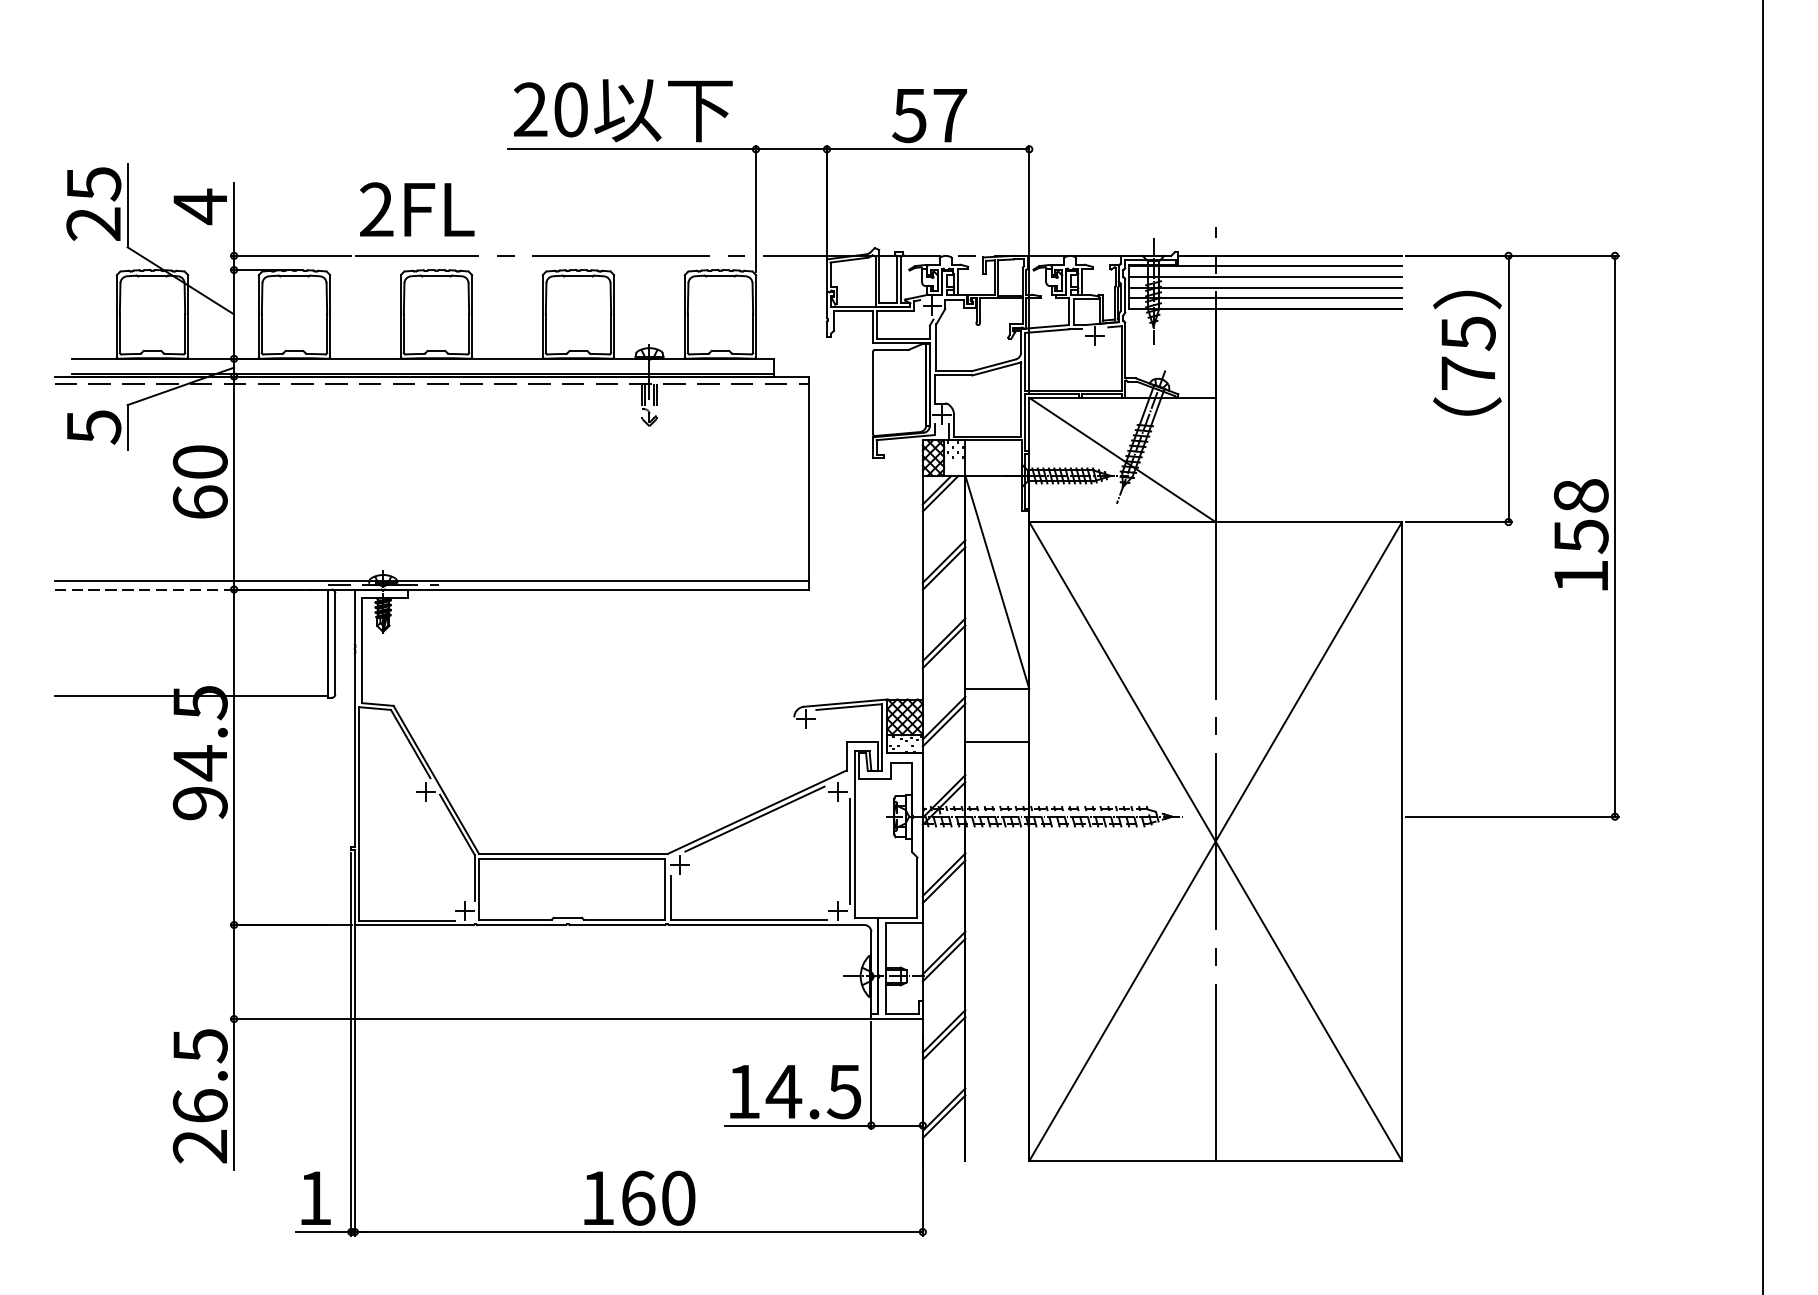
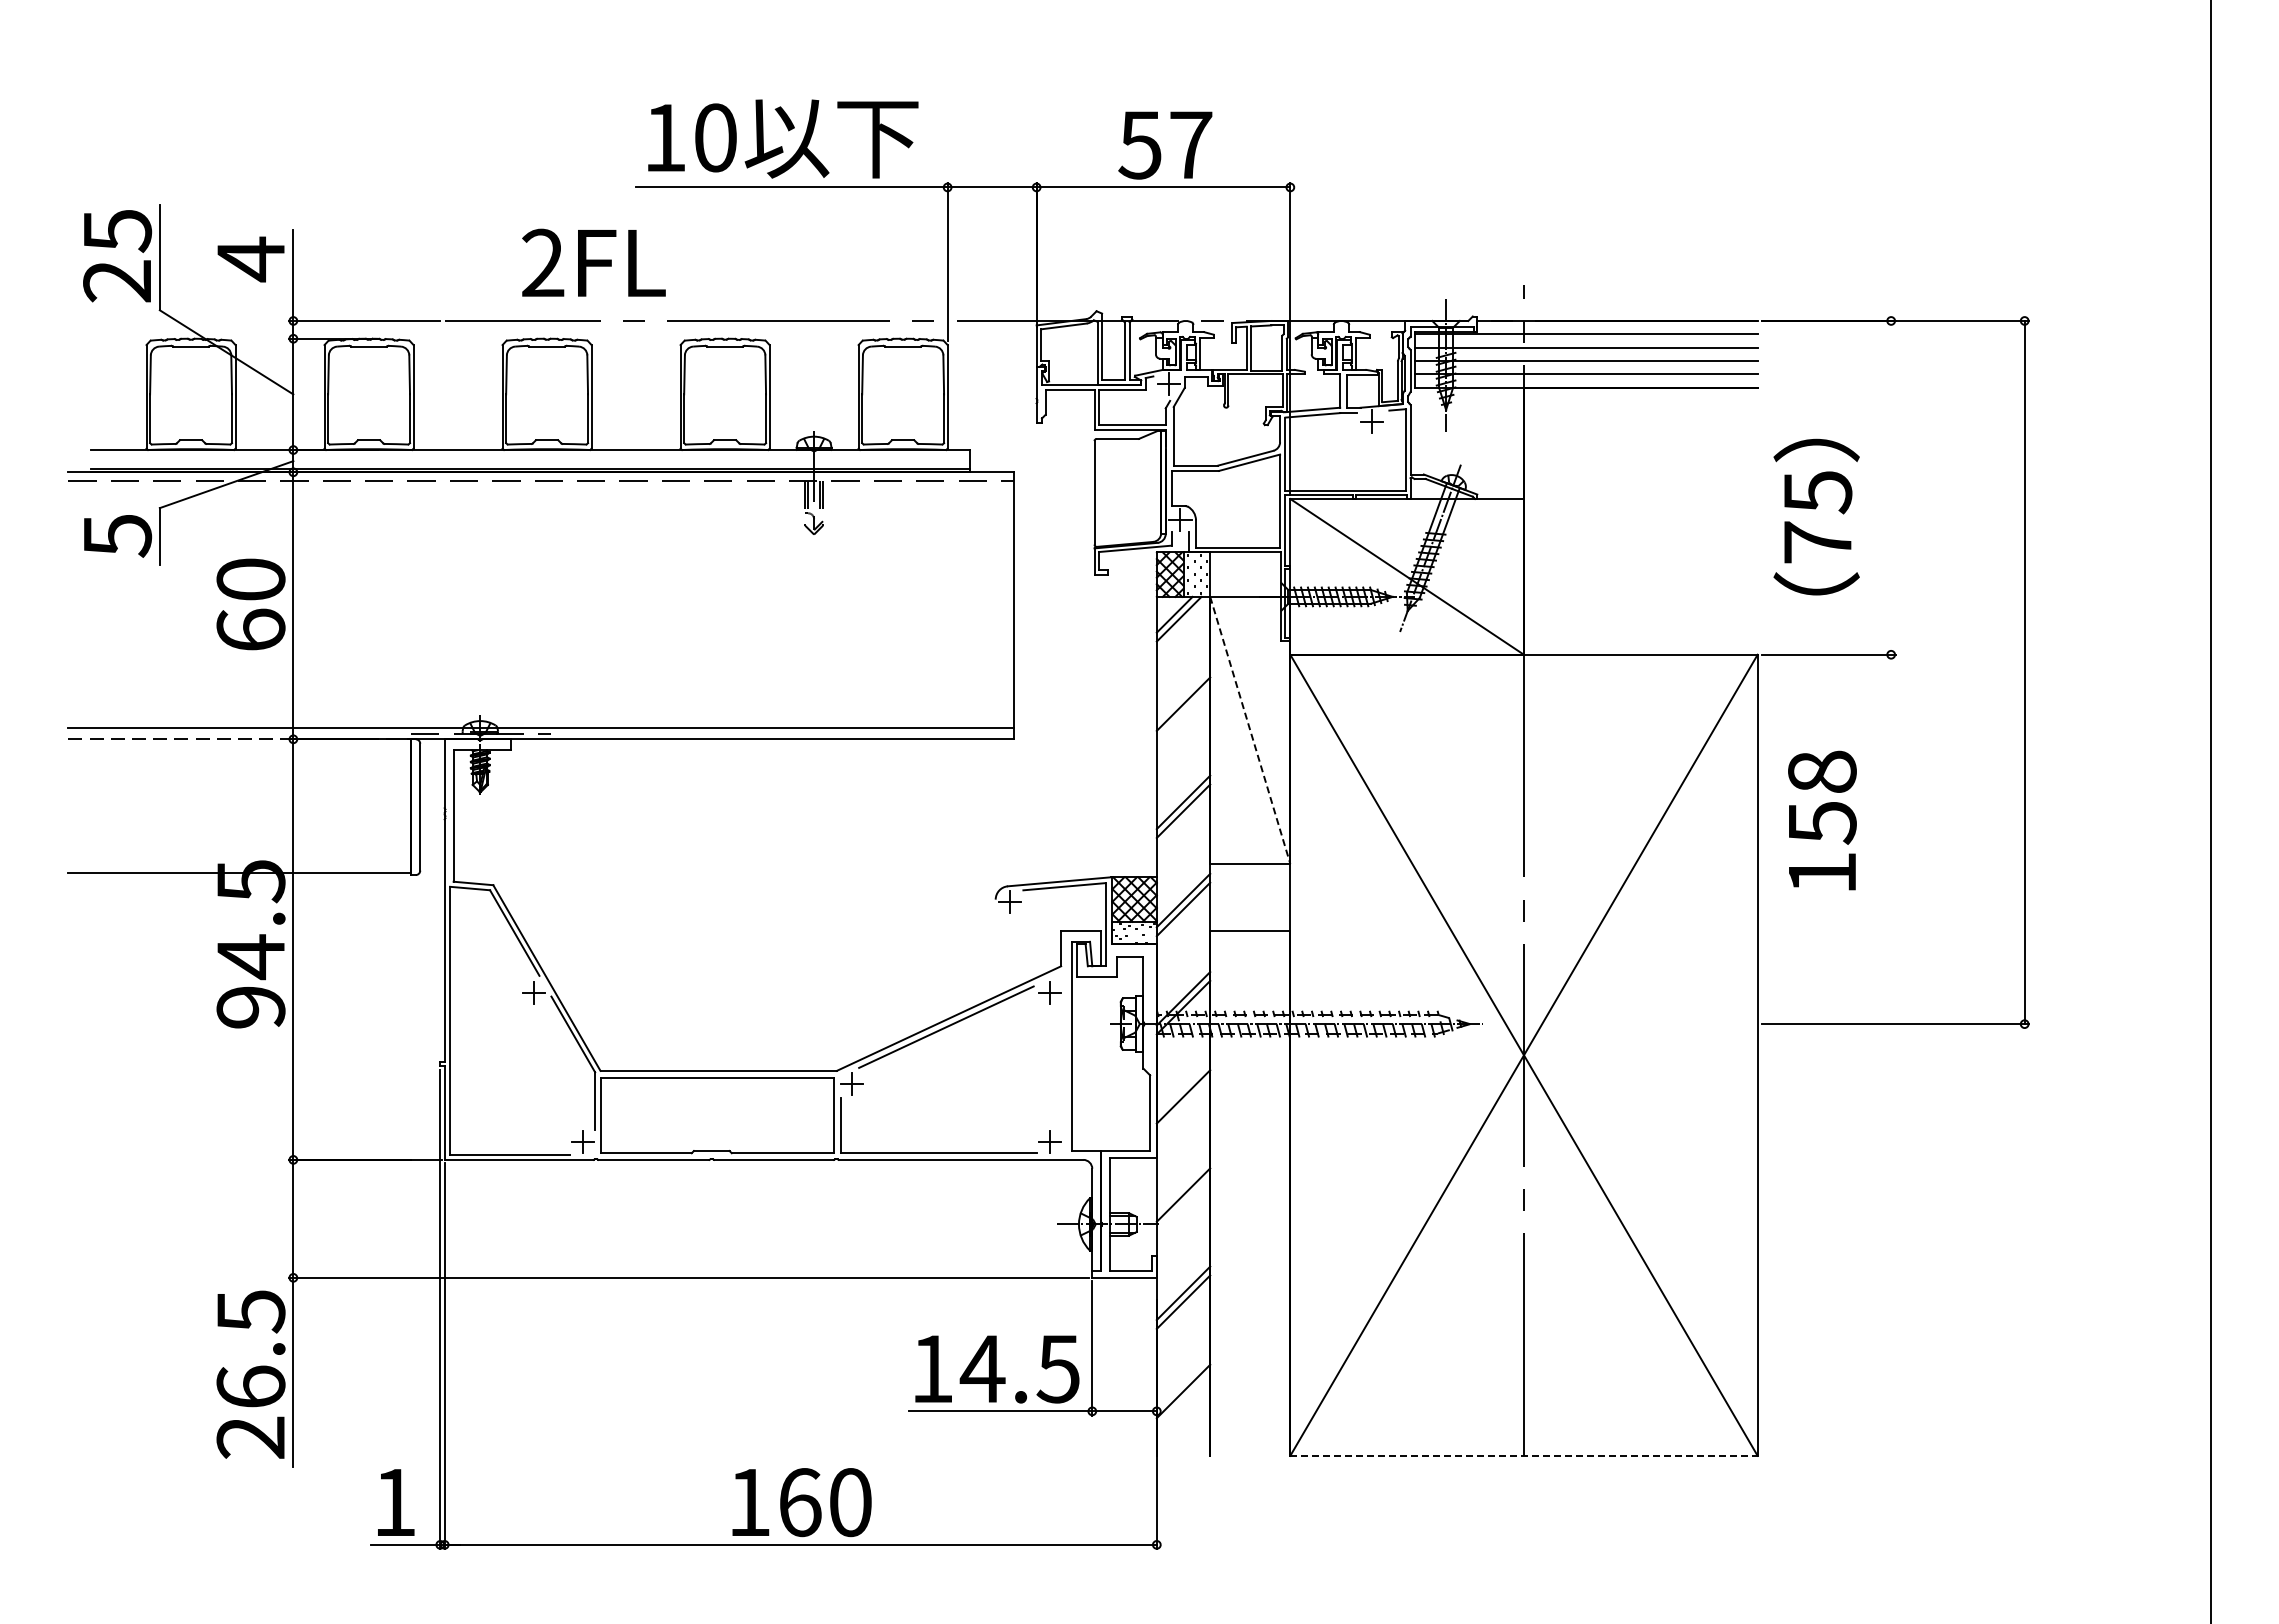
text: (530, 109) -> (665, 137), 20 -> 10
text: (416, 209) -> (593, 262), moved
text: (1467, 352) -> (1816, 516), moved
line: (1508, 388) -> (1891, 487), removed
text: (1581, 534) -> (1822, 820), moved
line: (944, 568) -> (1183, 712), removed
line: (997, 582) -> (1250, 730), solid -> dashed
line: (849, 851) -> (1065, 1067), removed
line: (944, 881) -> (1183, 1105), removed
line: (944, 959) -> (1183, 1203), removed
line: (944, 1116) -> (1183, 1400), removed
line: (1215, 1160) -> (1523, 1455), solid -> dashed

